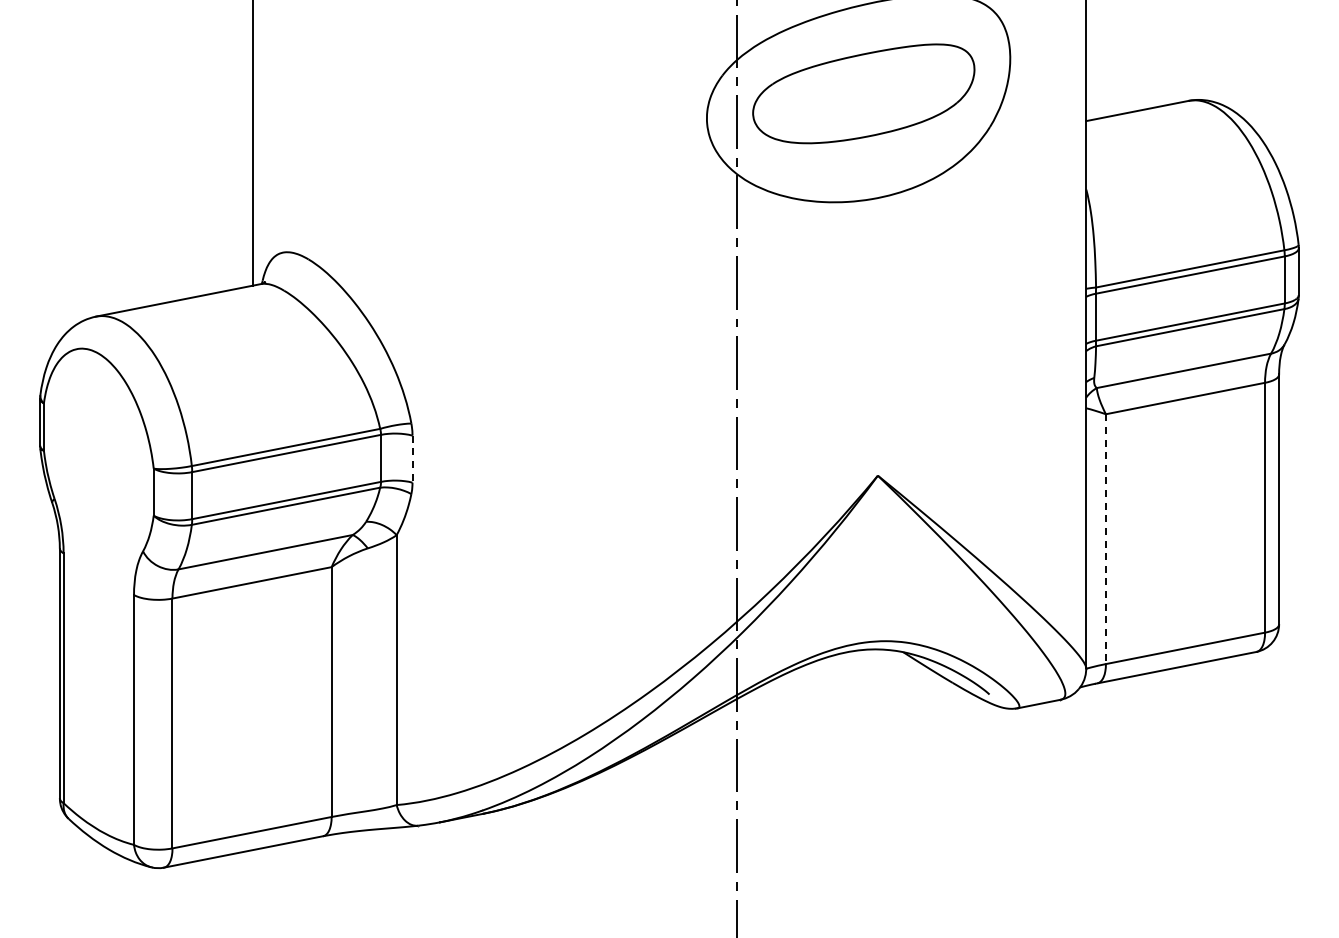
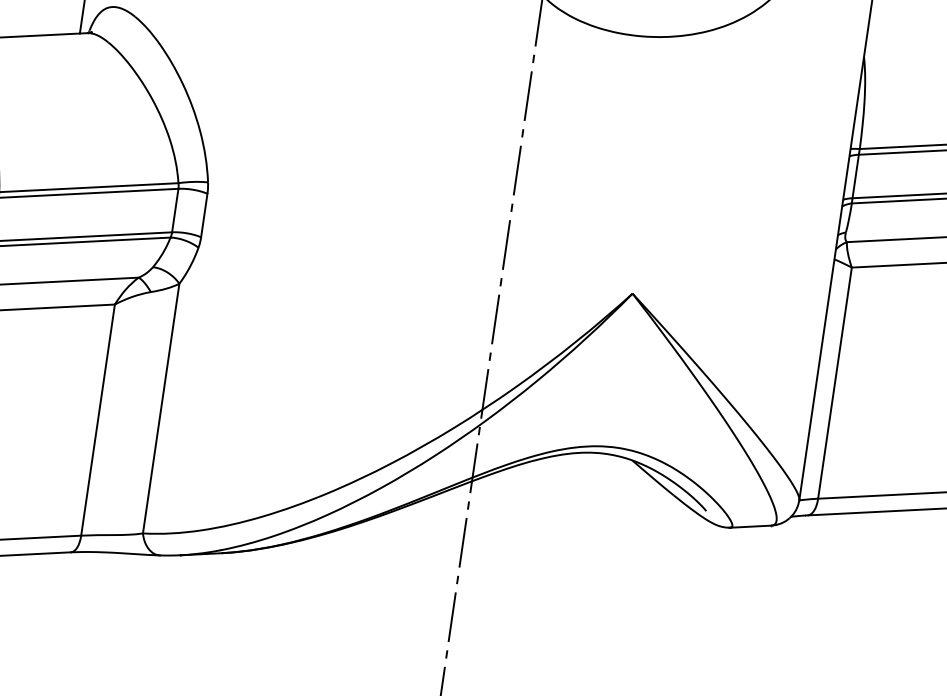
line: (412, 459) -> (204, 215), dashed -> solid
line: (1105, 539) -> (834, 383), dashed -> solid

